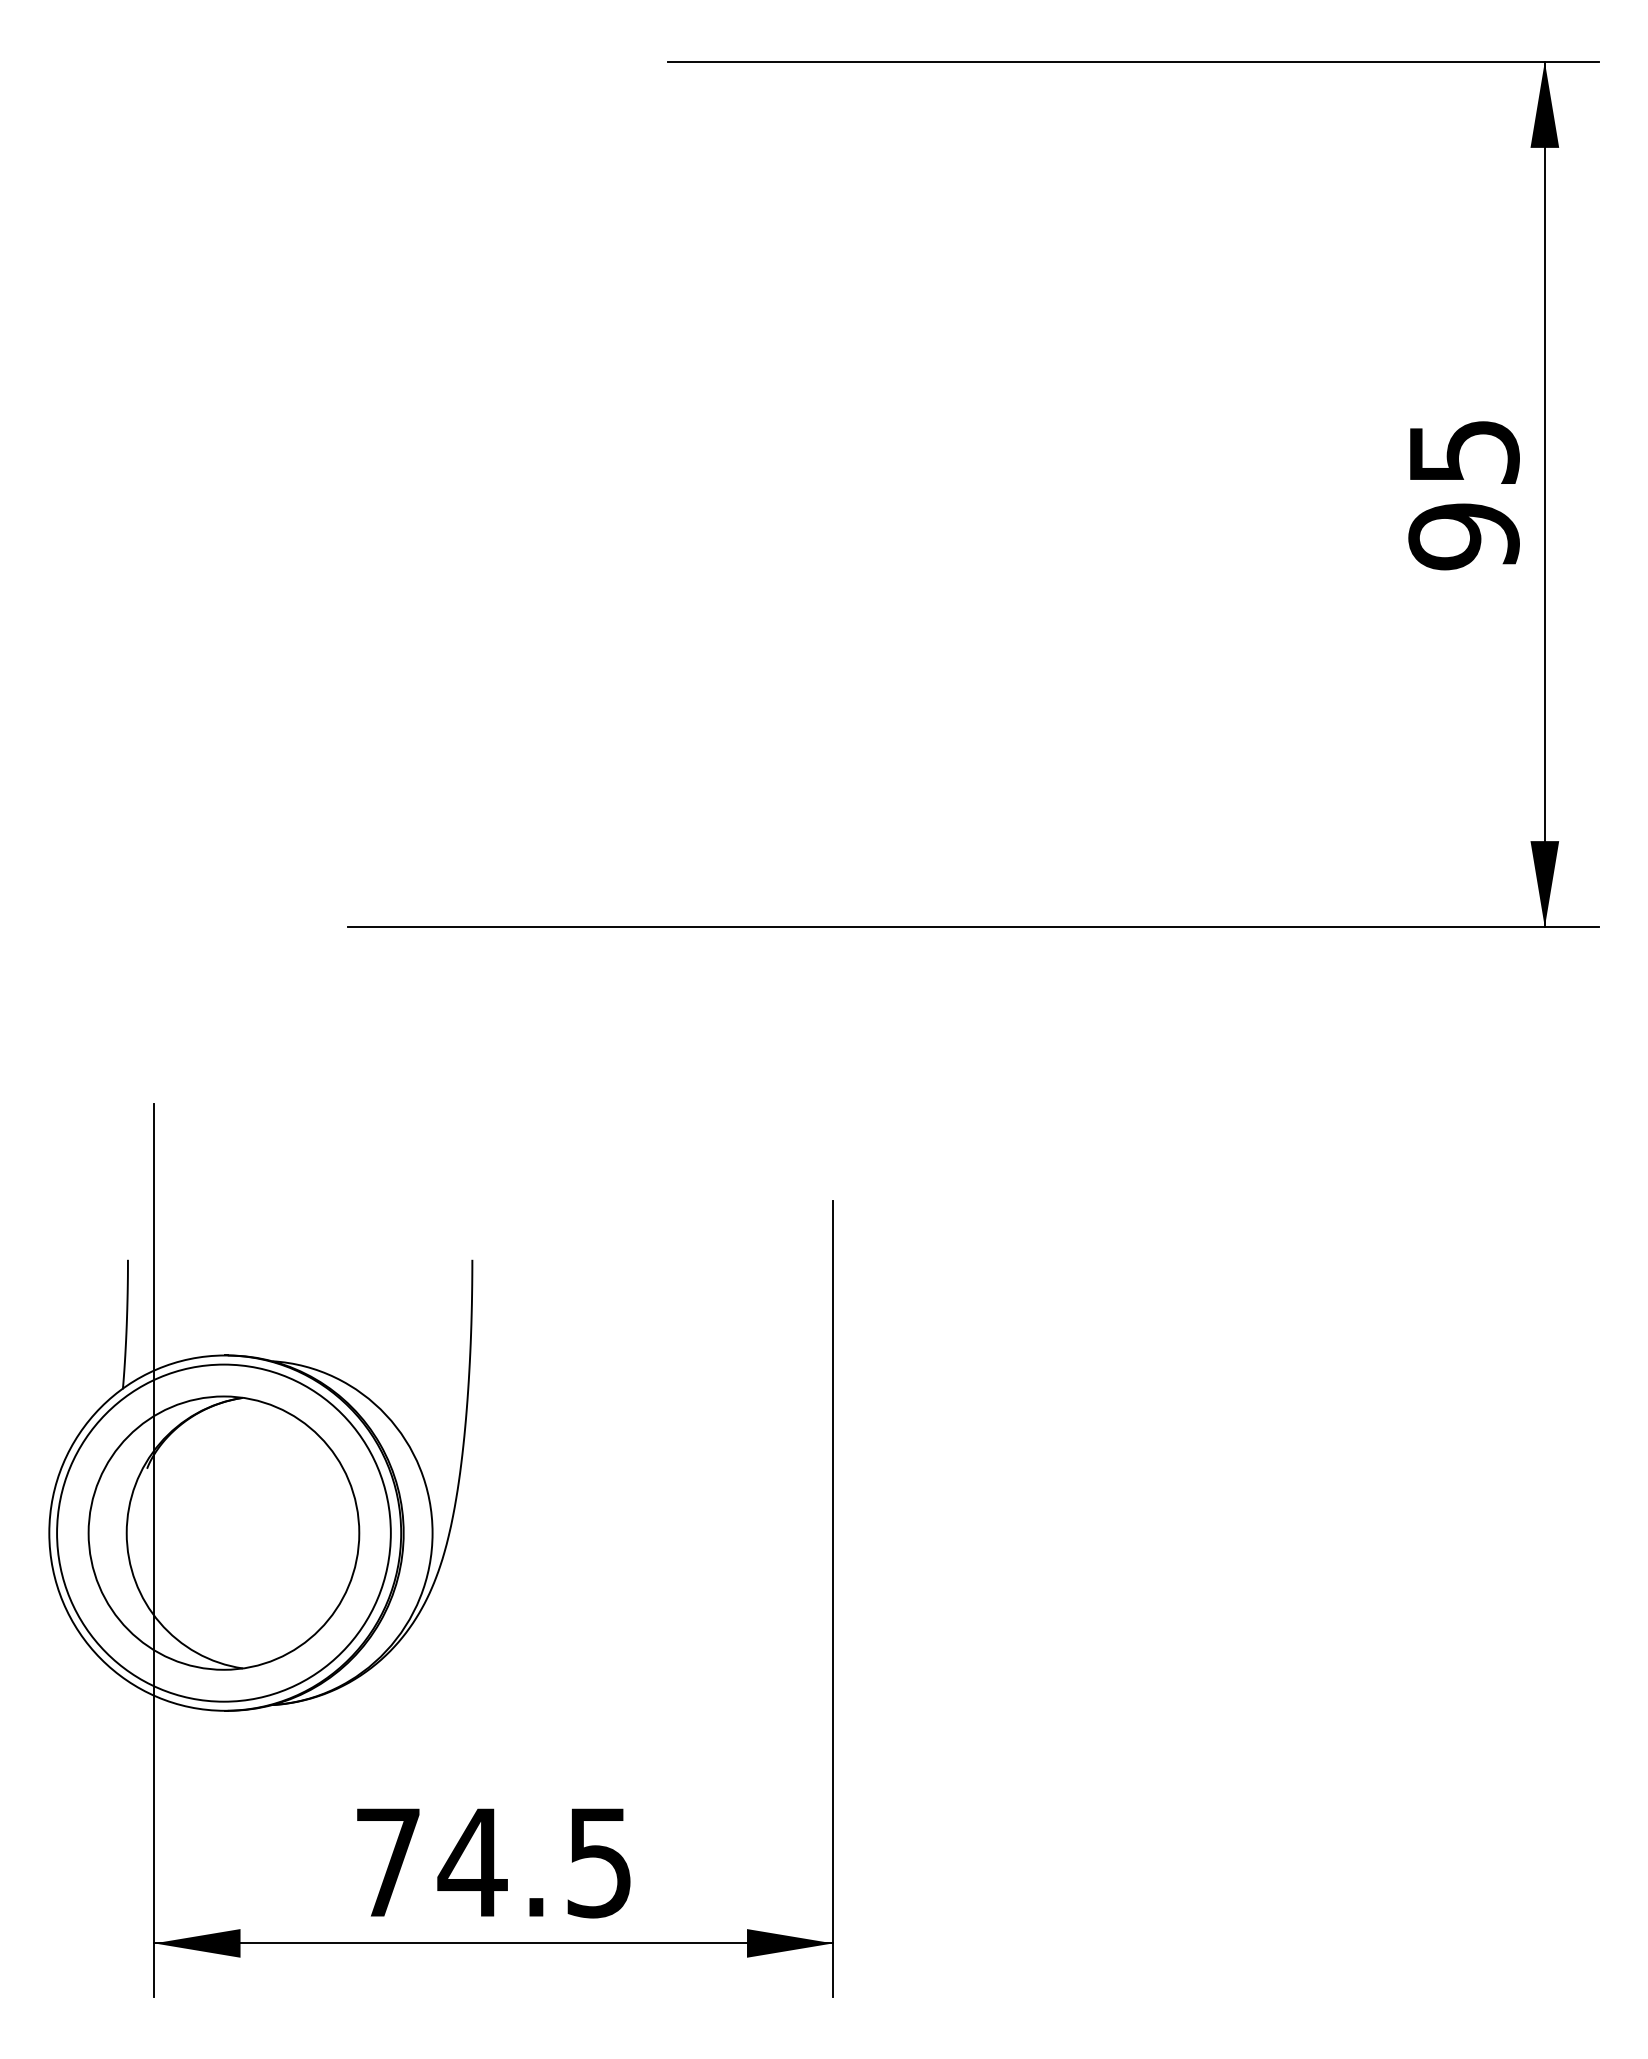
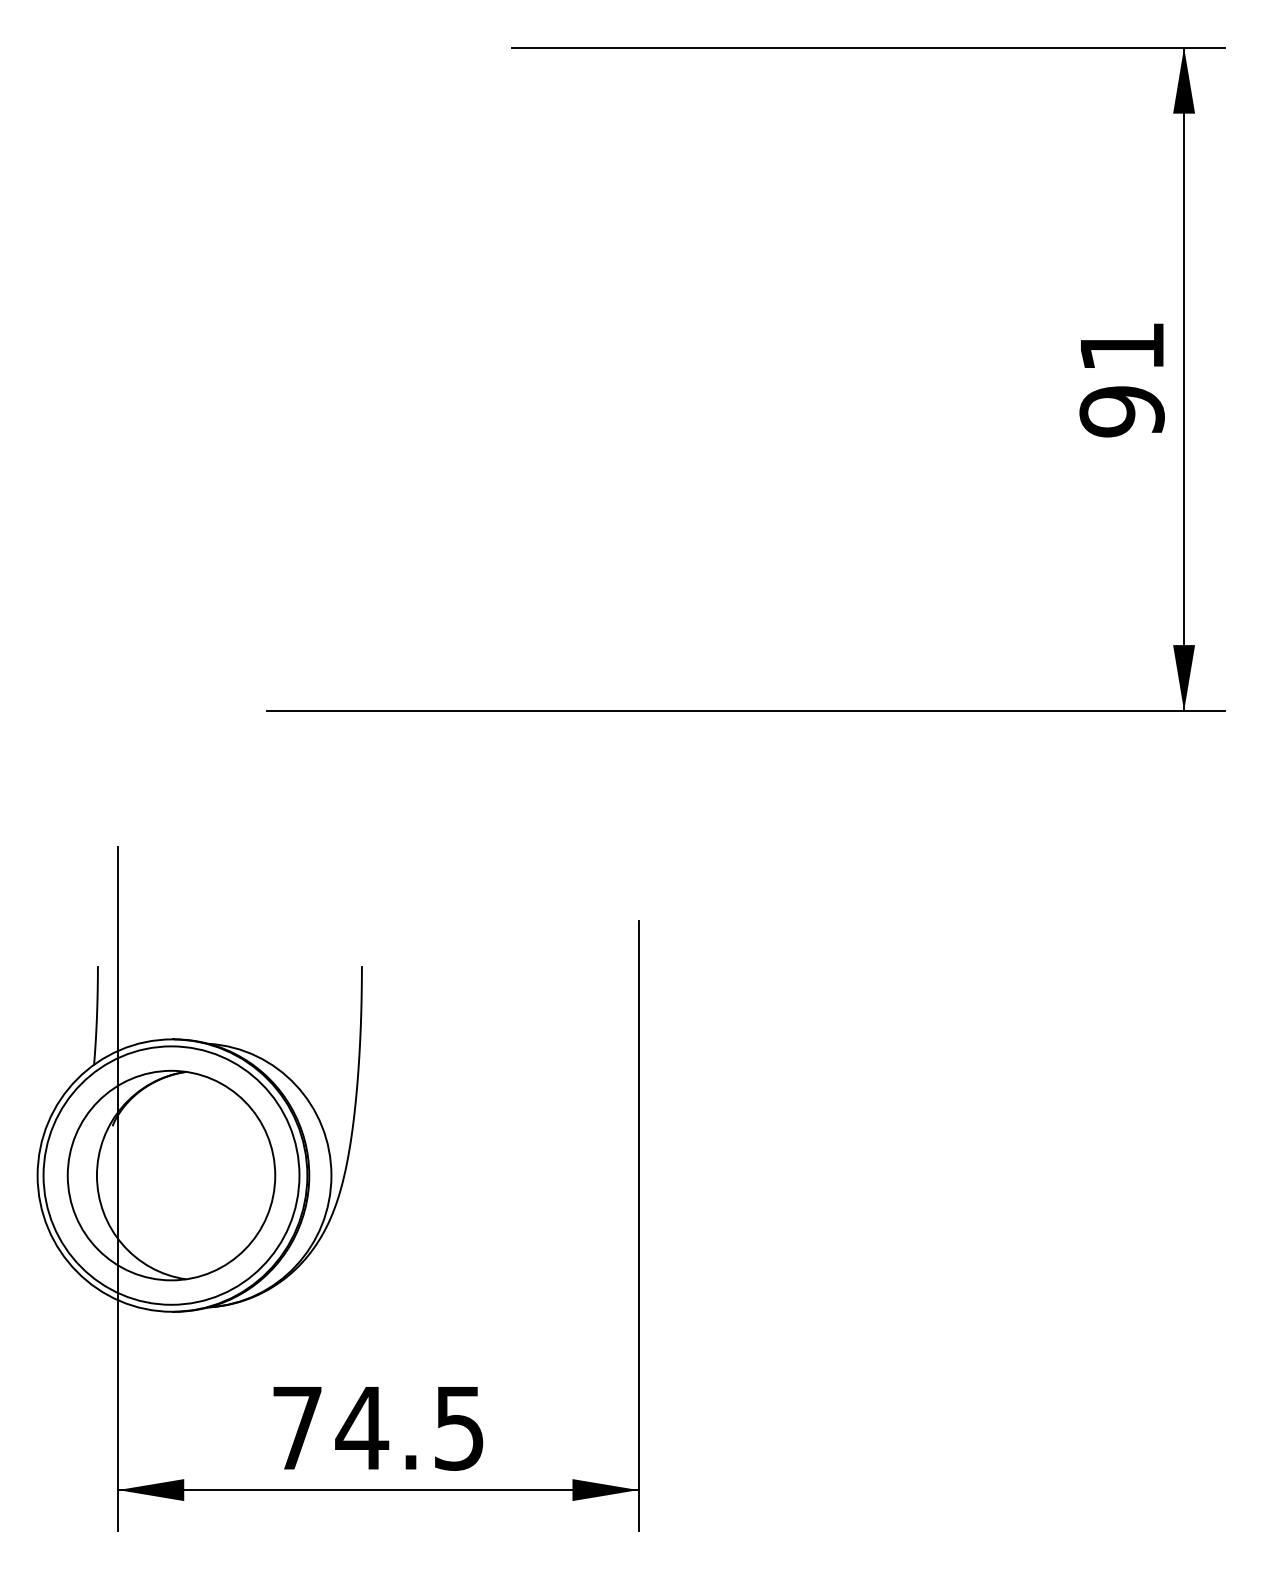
text: (1464, 452) -> (1122, 347), 95 -> 91

